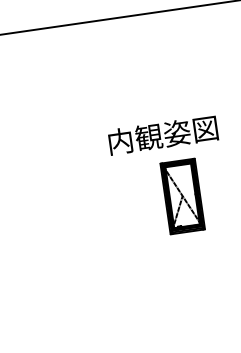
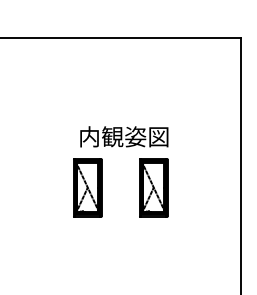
text: (163, 134) -> (124, 136), moved
part: (101, 207) -> (87, 187), added

